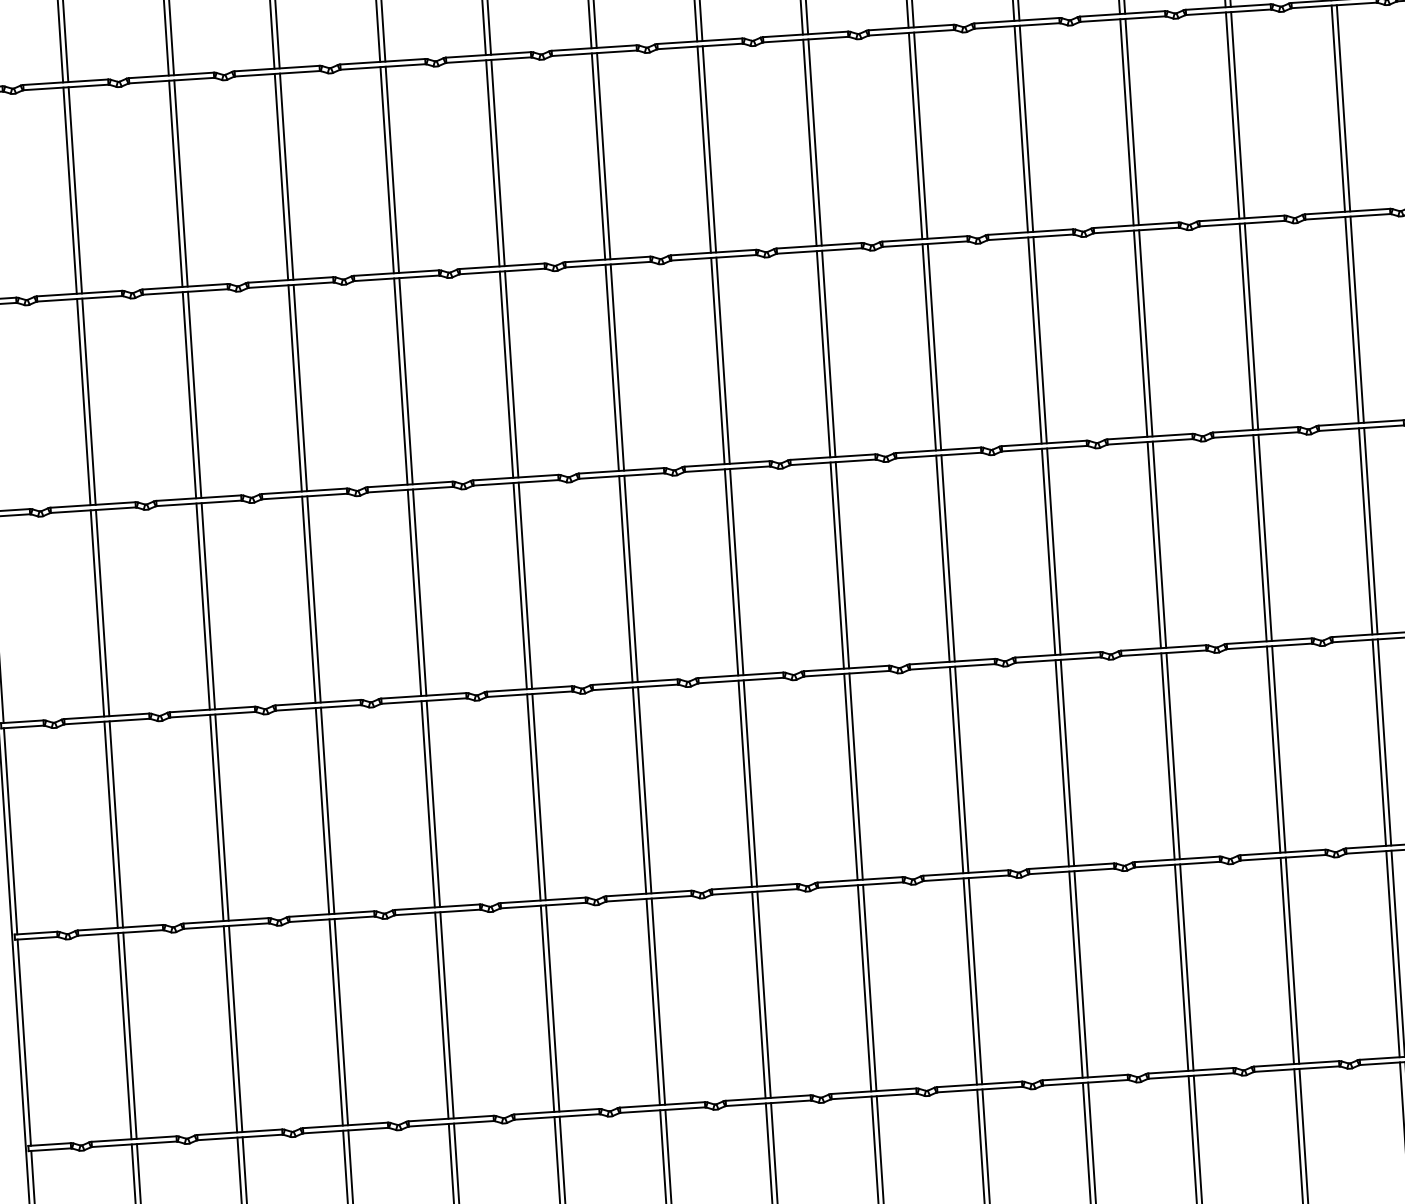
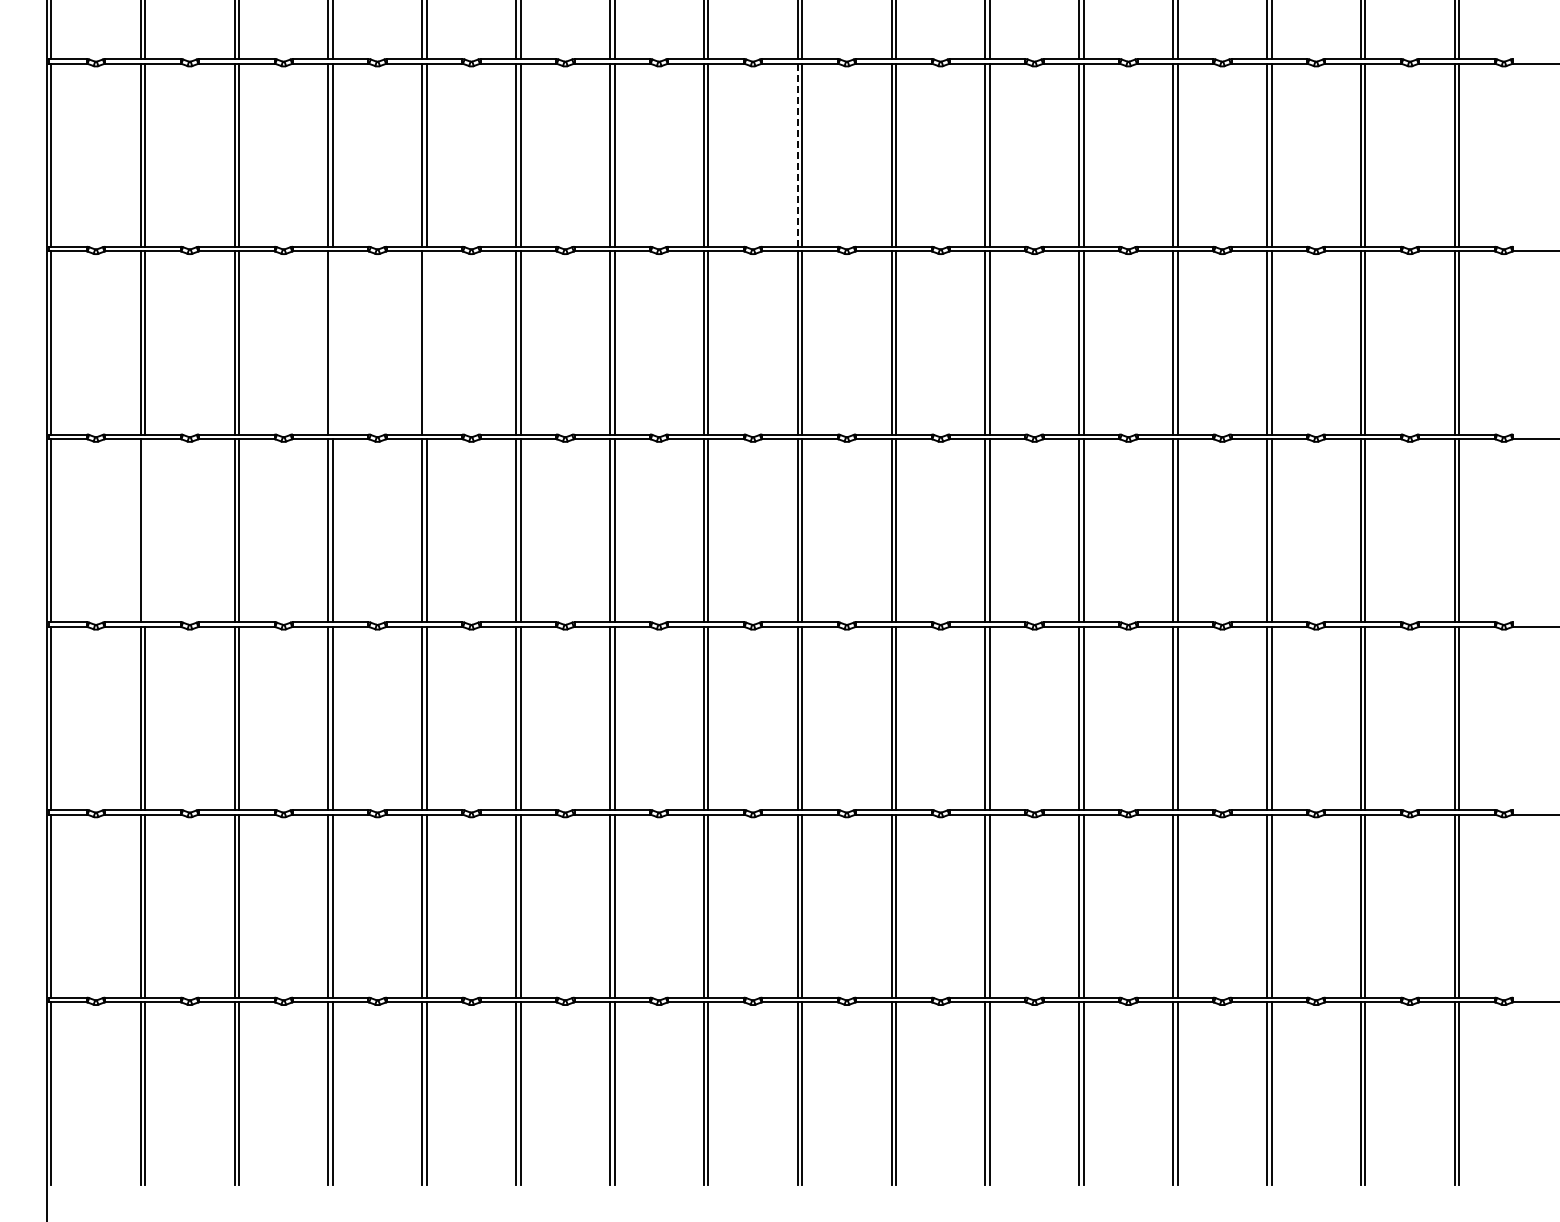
line: (809, 143) -> (797, 155), solid -> dashed
line: (405, 380) -> (426, 342), removed
line: (300, 387) -> (333, 342), removed
line: (102, 612) -> (145, 530), removed

